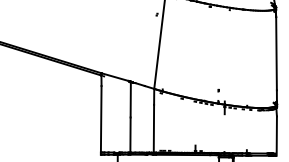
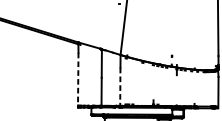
line: (101, 119) -> (78, 79), solid -> dashed
line: (153, 128) -> (119, 86), solid -> dashed

